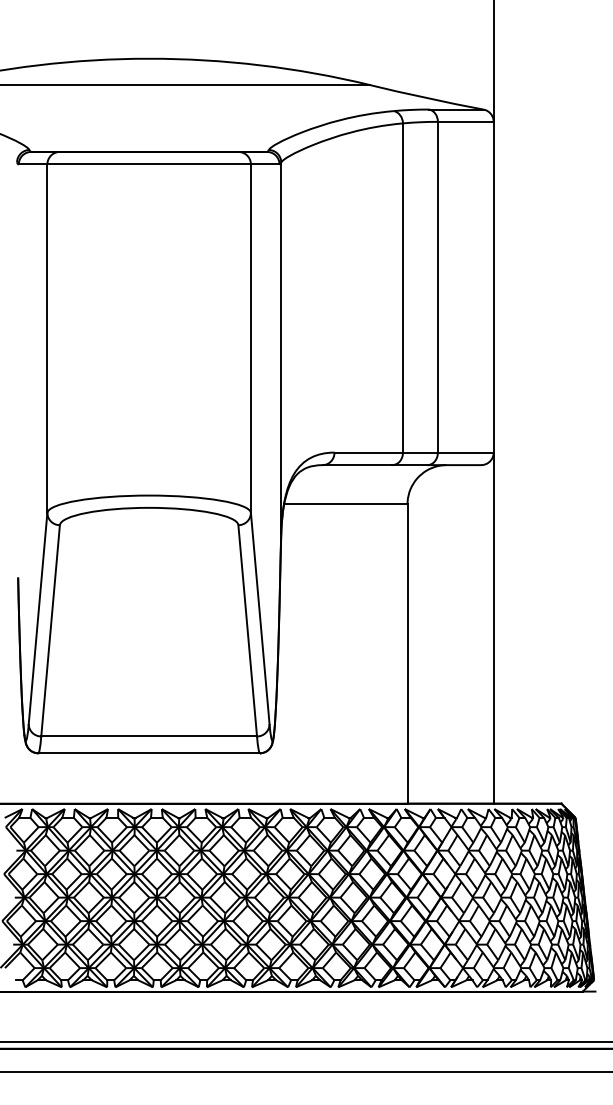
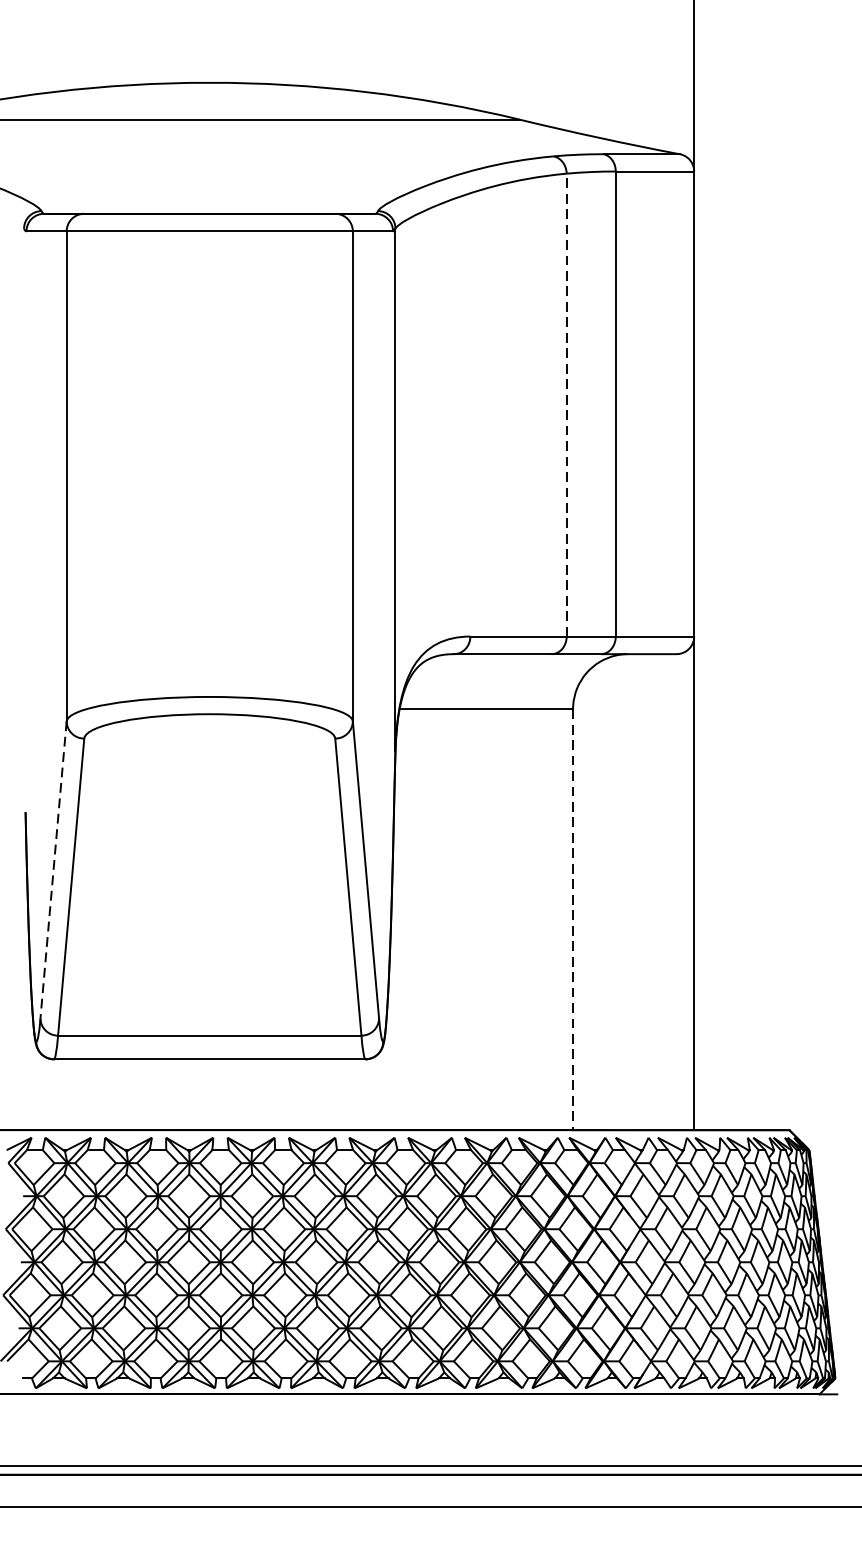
line: (403, 288) -> (567, 405), solid -> dashed
line: (38, 619) -> (54, 871), solid -> dashed
line: (407, 653) -> (573, 919), solid -> dashed

